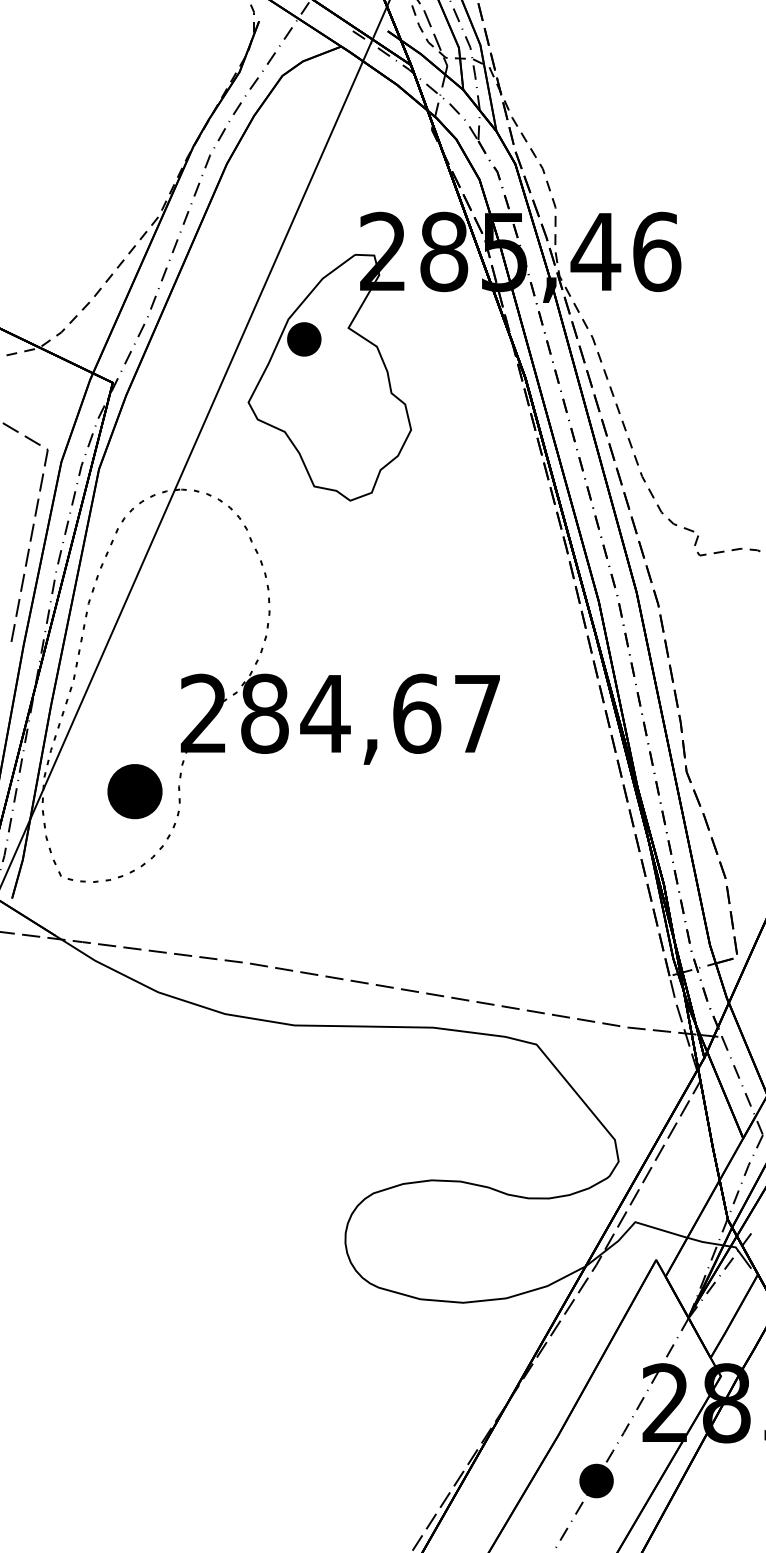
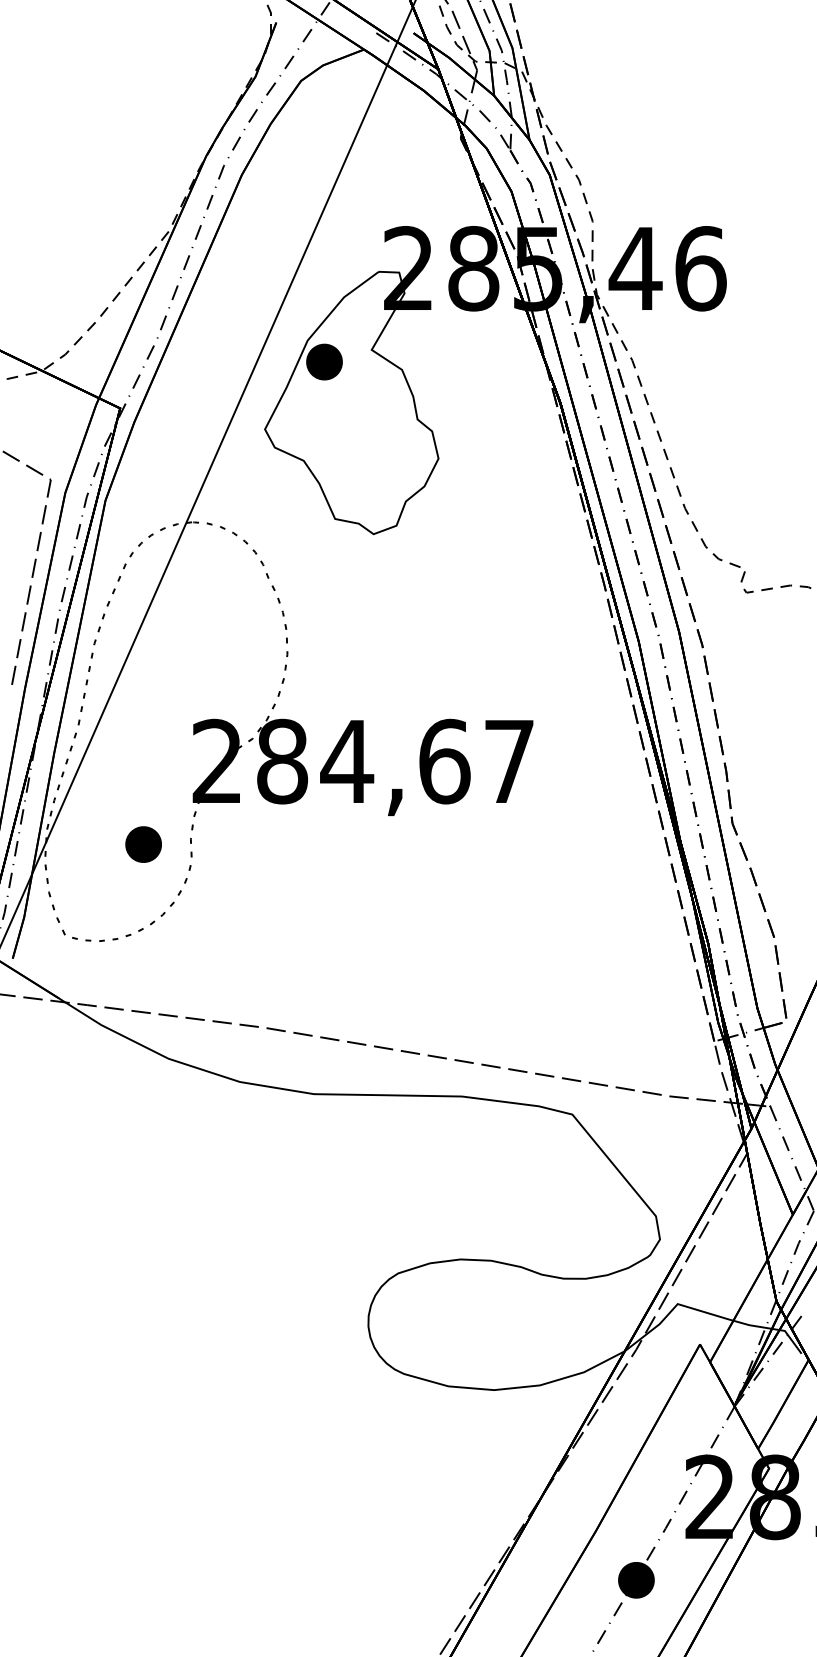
part: (134, 791) -> (143, 844), size x0.62

